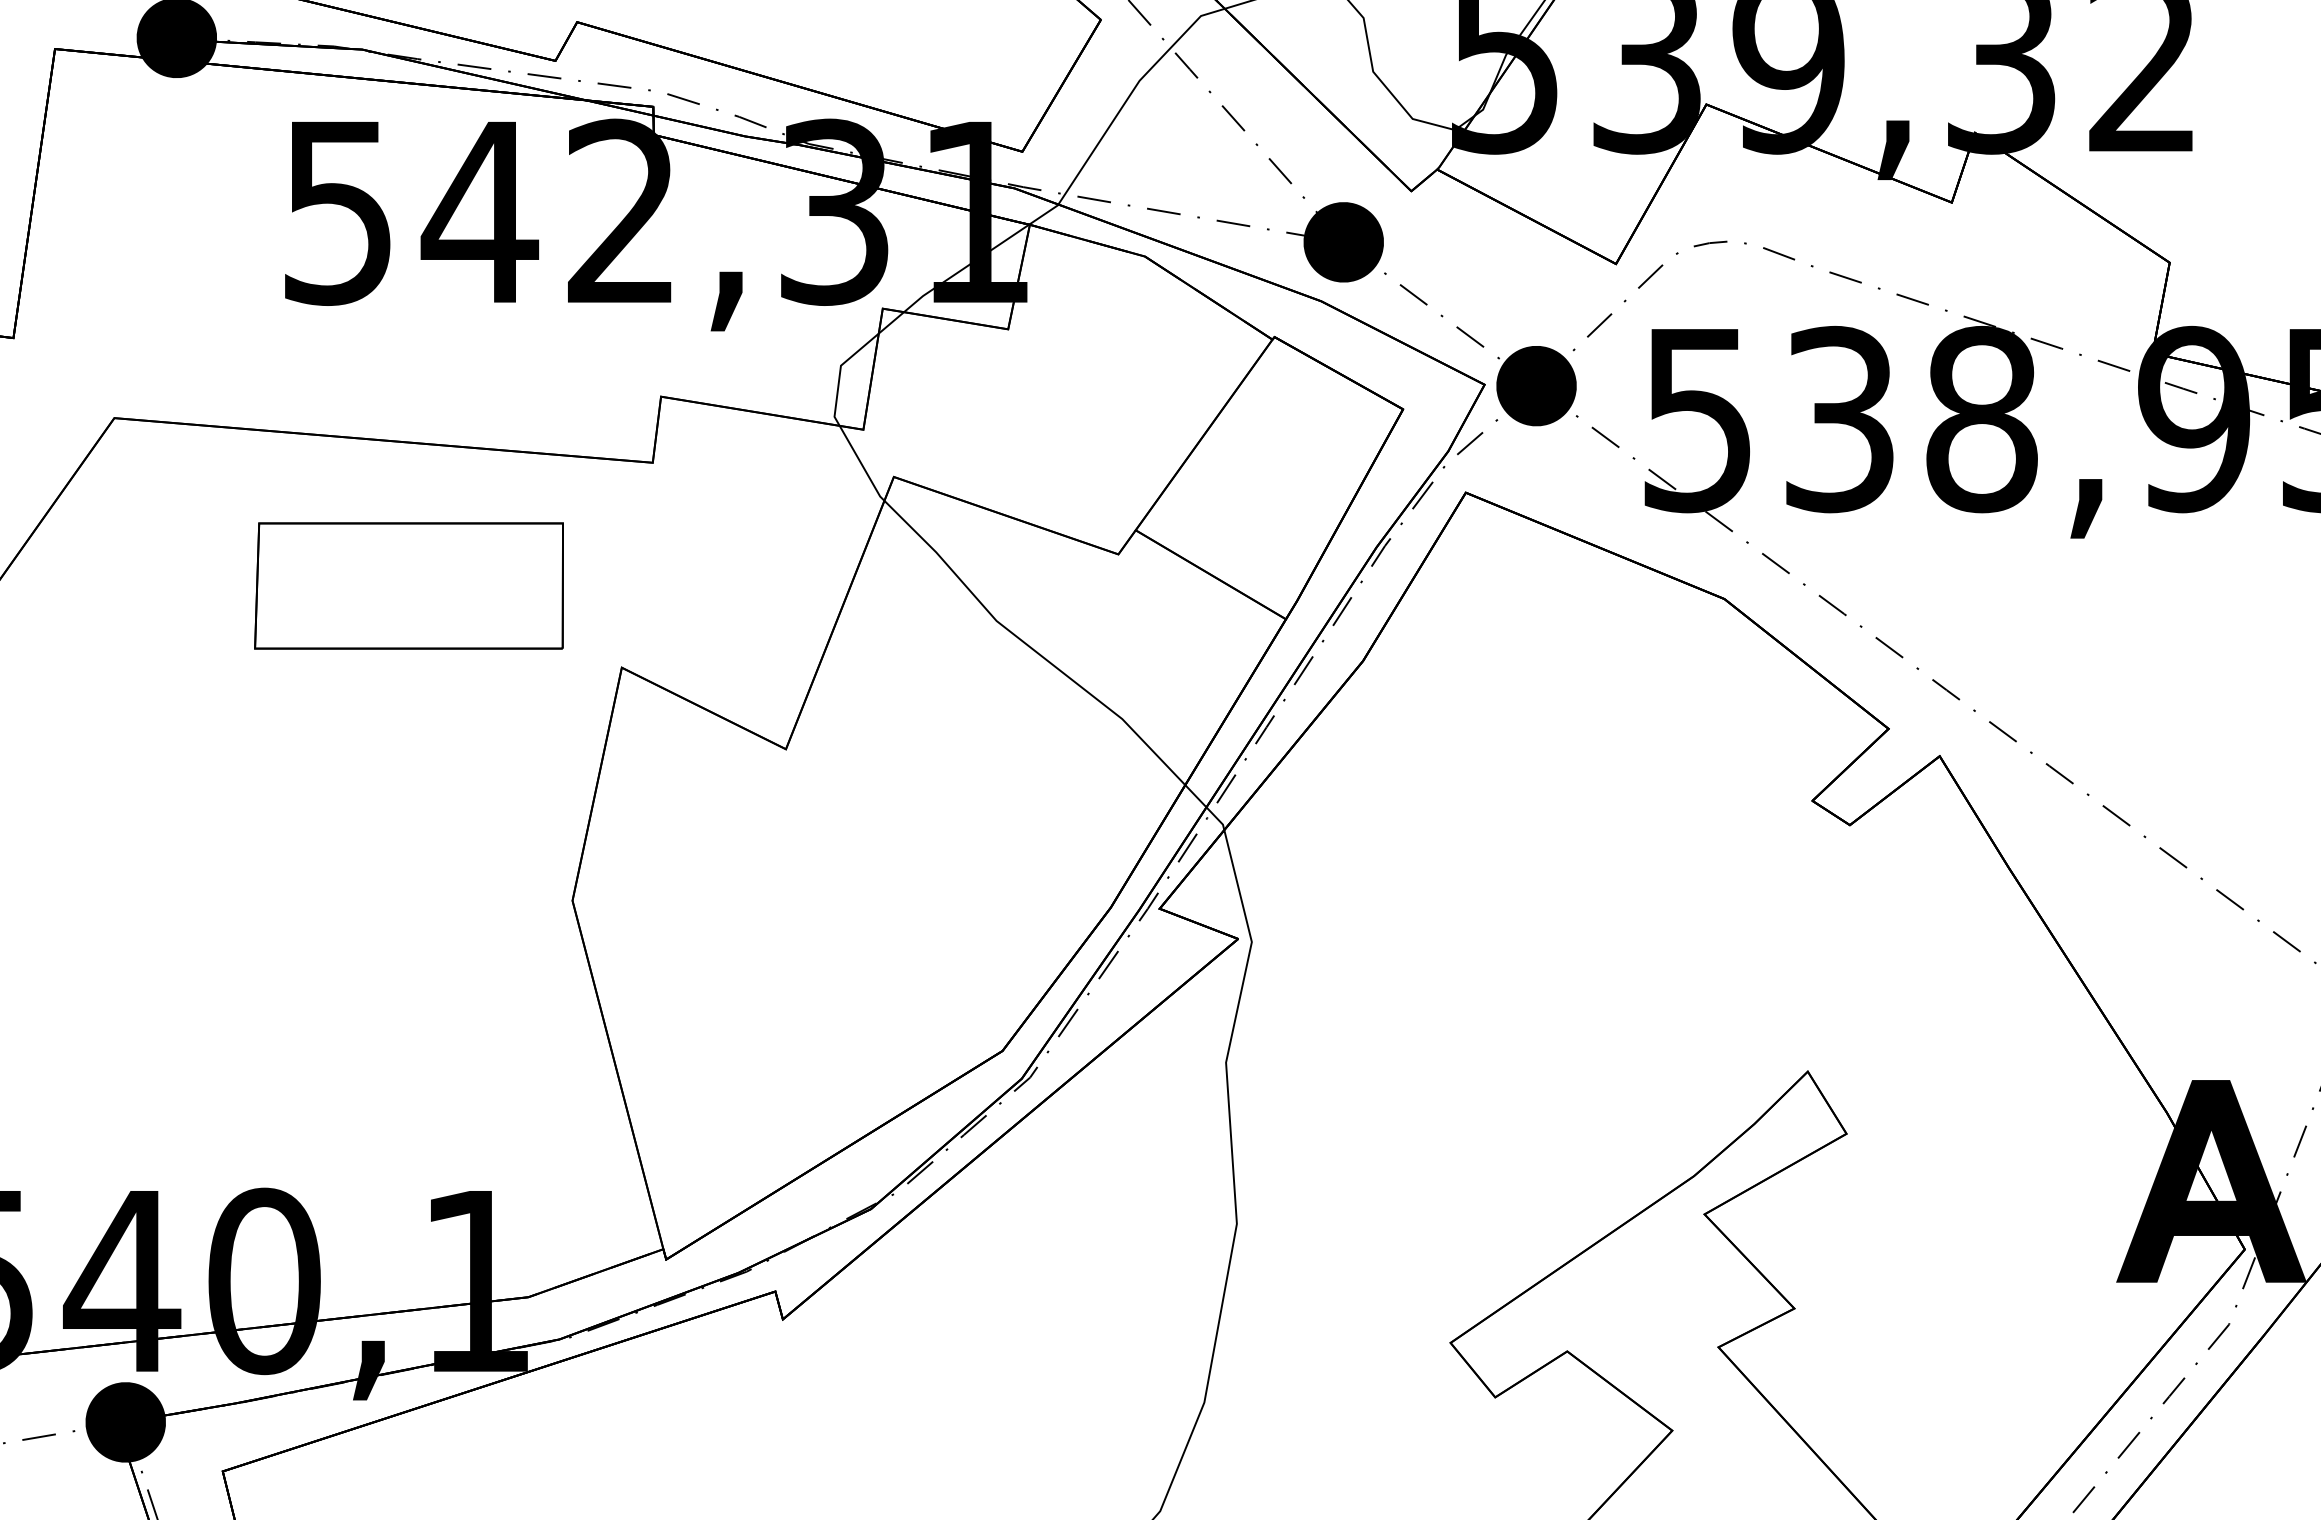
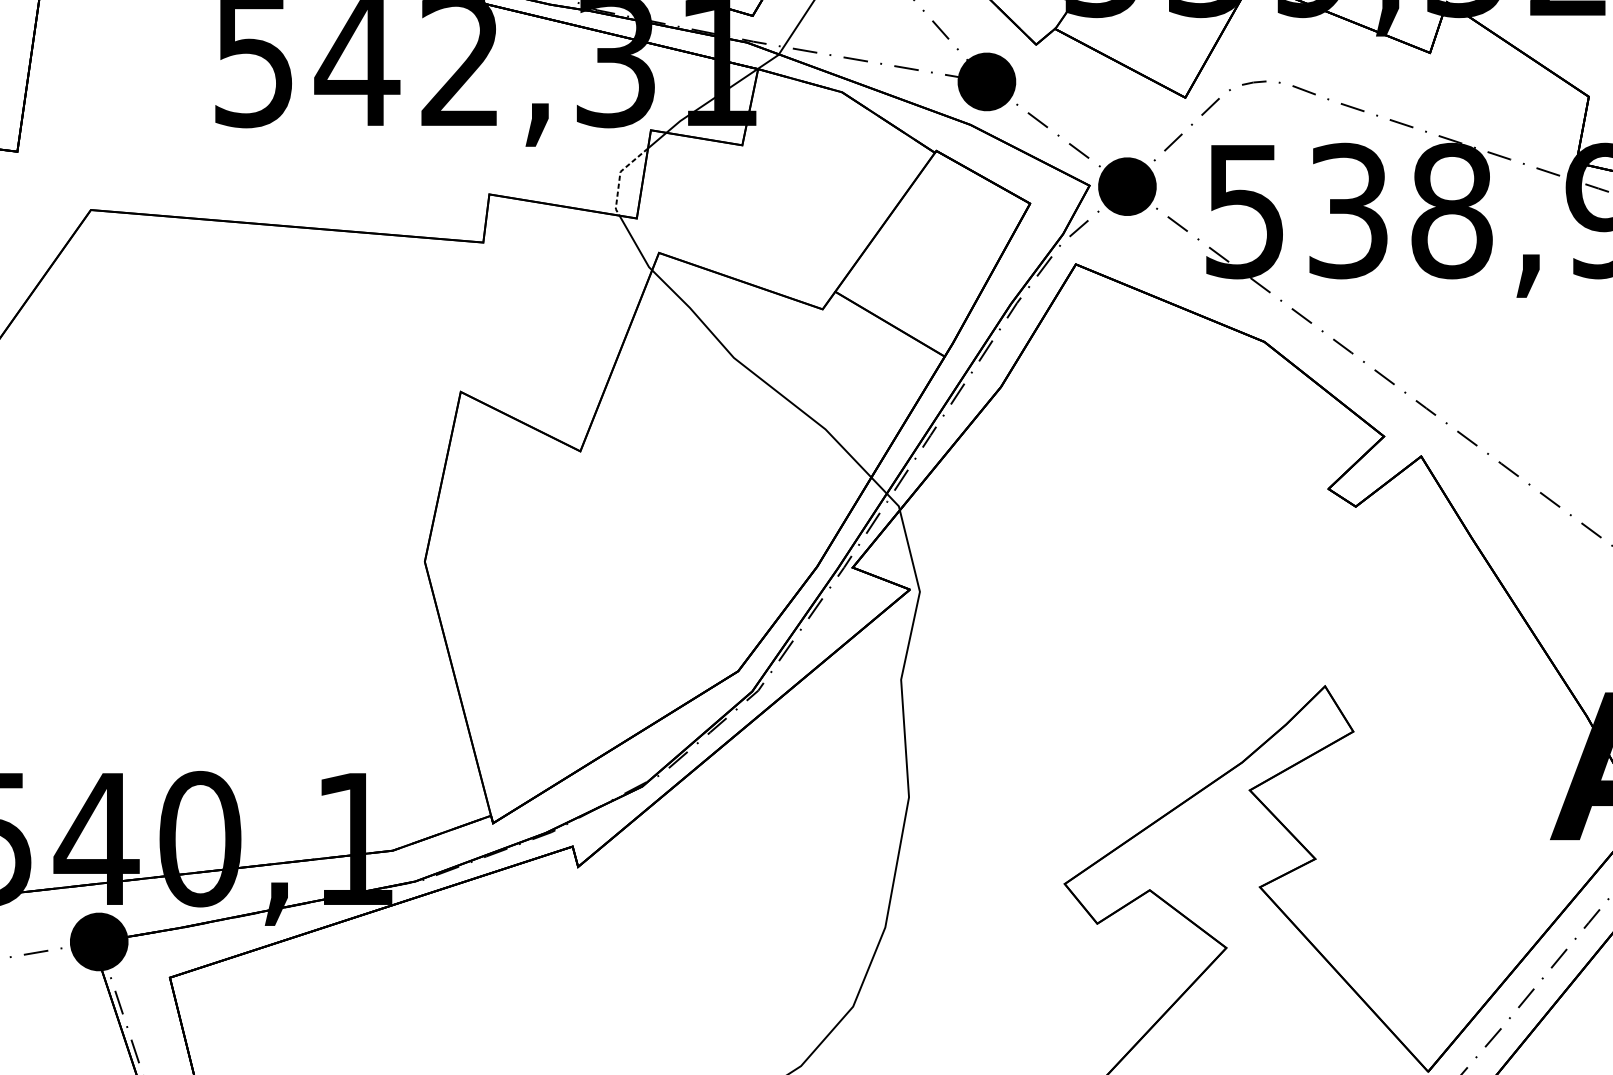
line: (840, 372) -> (620, 176), solid -> dashed
part: (408, 585) -> (305, 332), removed

